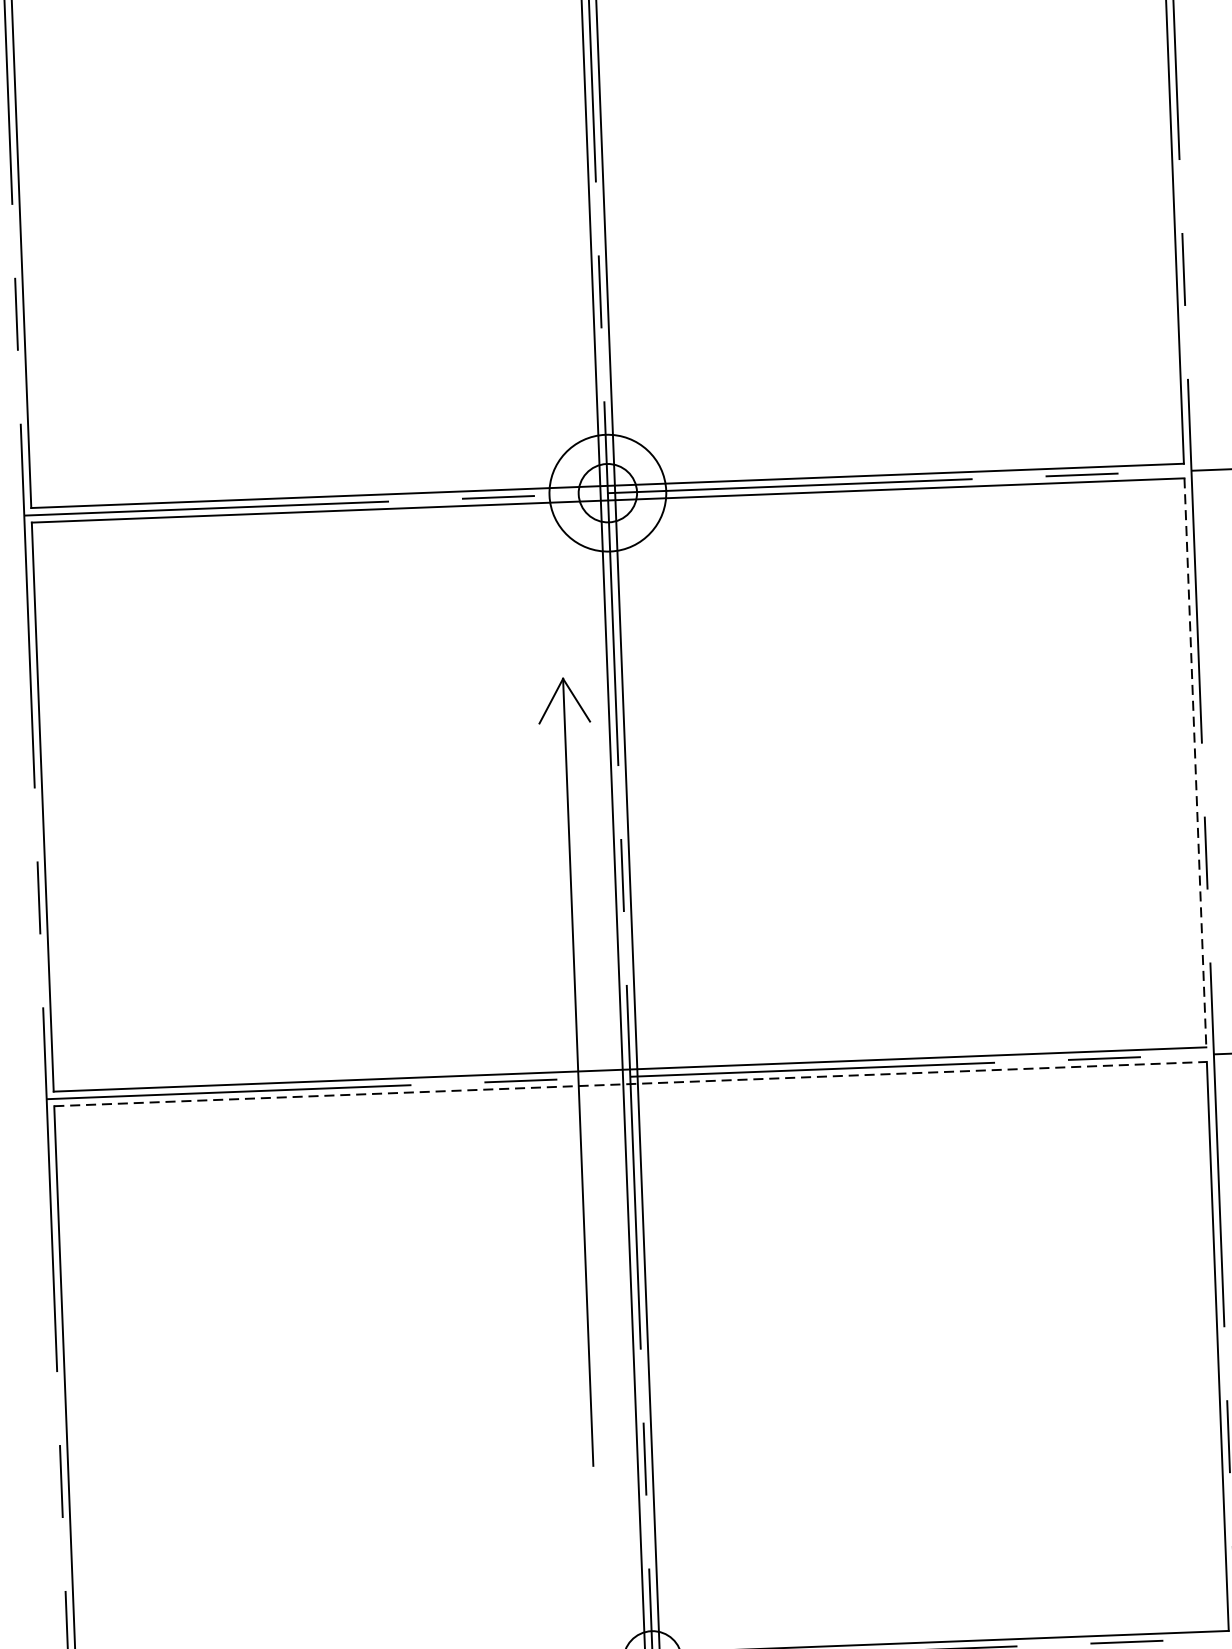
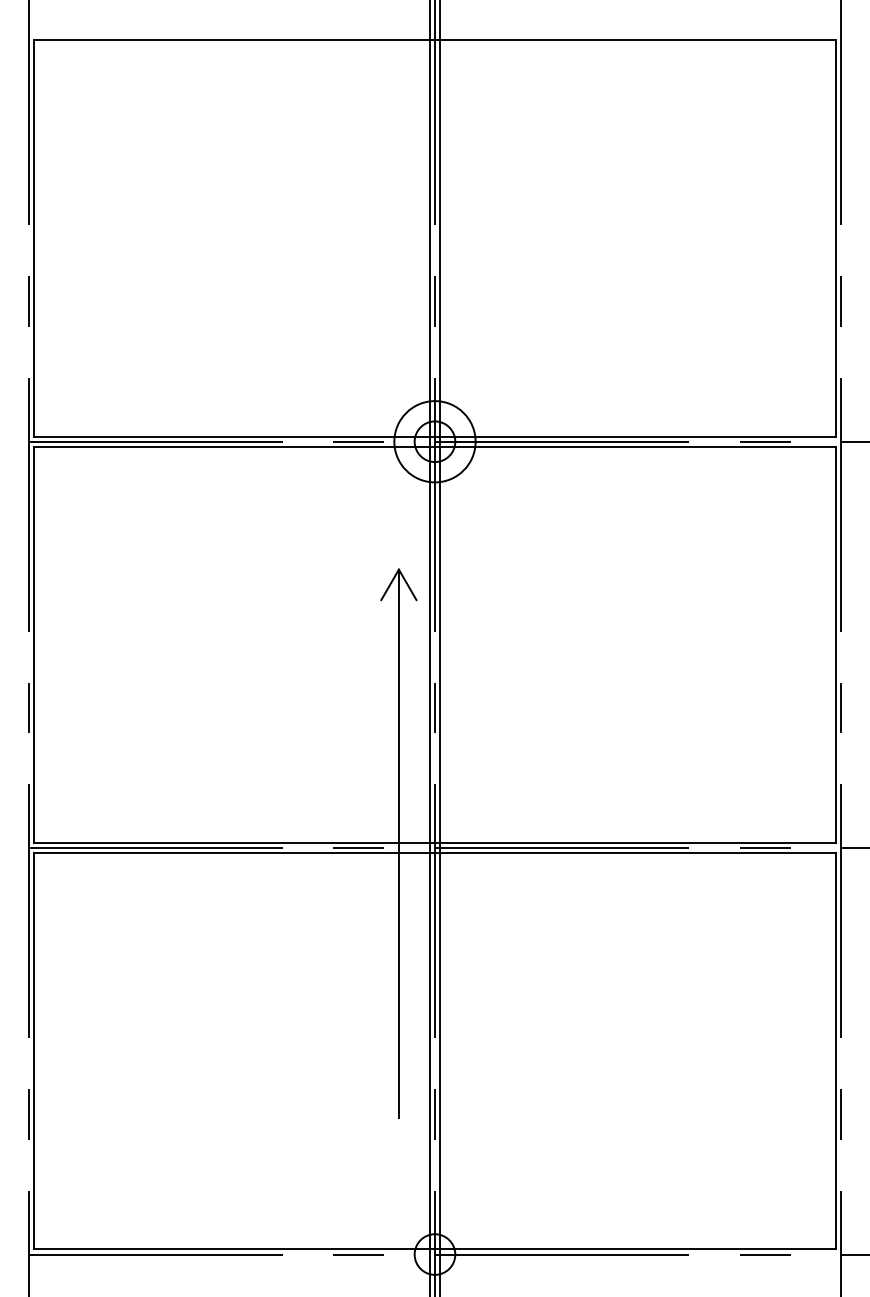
line: (1195, 763) -> (836, 645), dashed -> solid
line: (631, 1084) -> (435, 853), dashed -> solid

